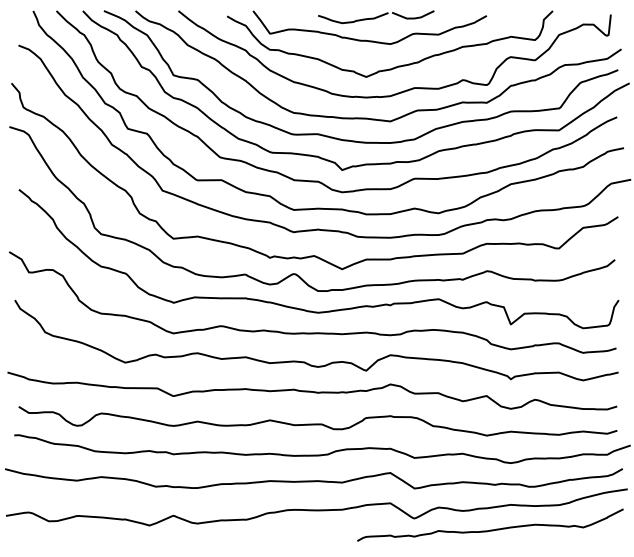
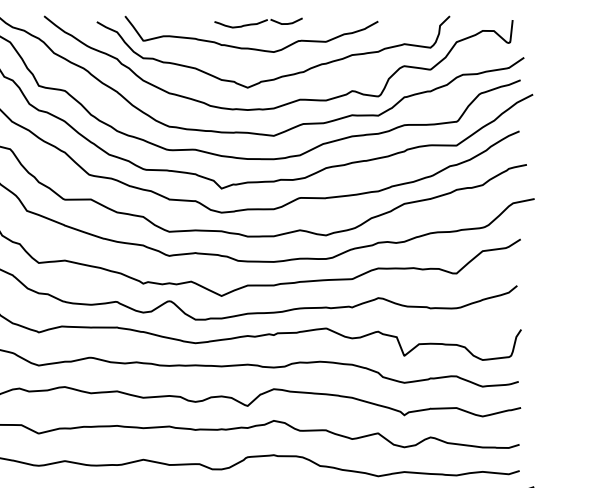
part: (376, 17) -> (258, 23), size x0.7

